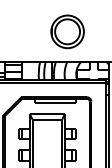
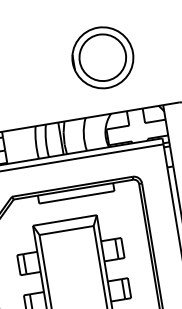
part: (67, 31) -> (102, 57), moved

